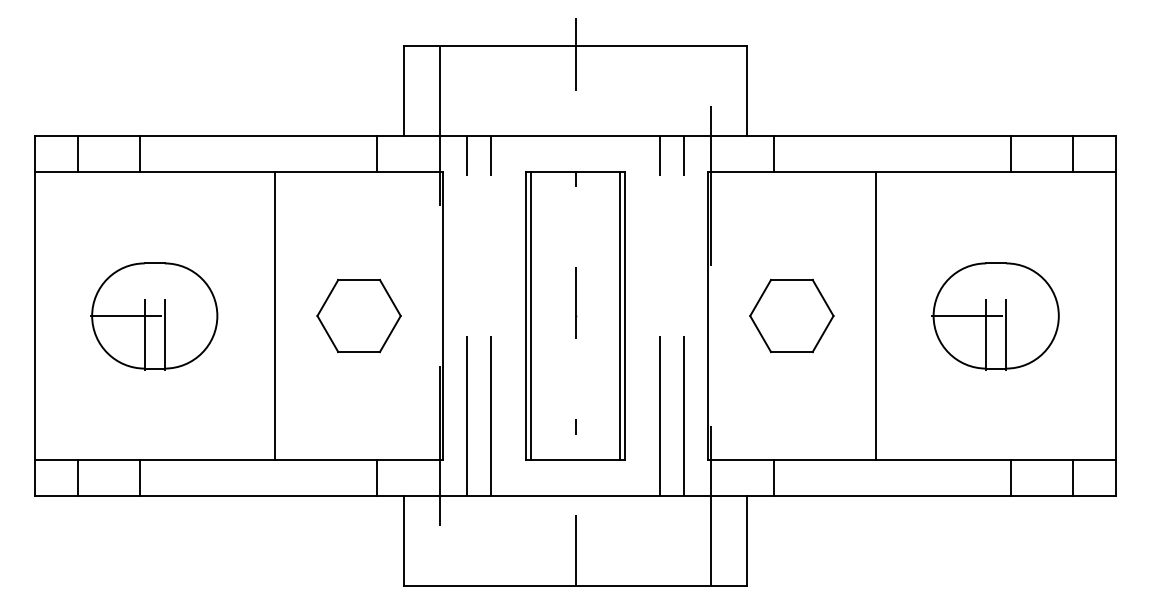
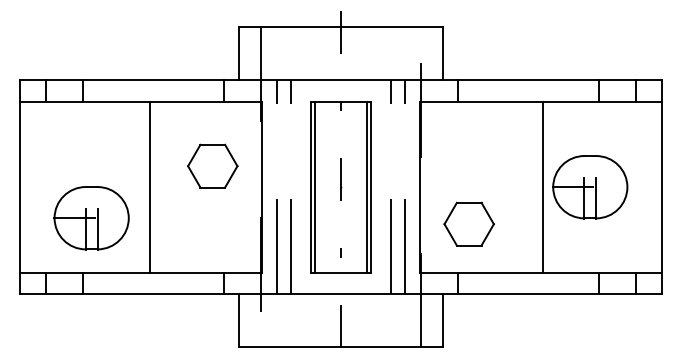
line: (274, 314) -> (149, 186), moved
part: (358, 314) -> (212, 165), moved
part: (790, 314) -> (468, 223), moved
line: (876, 314) -> (543, 186), moved
part: (154, 316) -> (91, 218), moved

